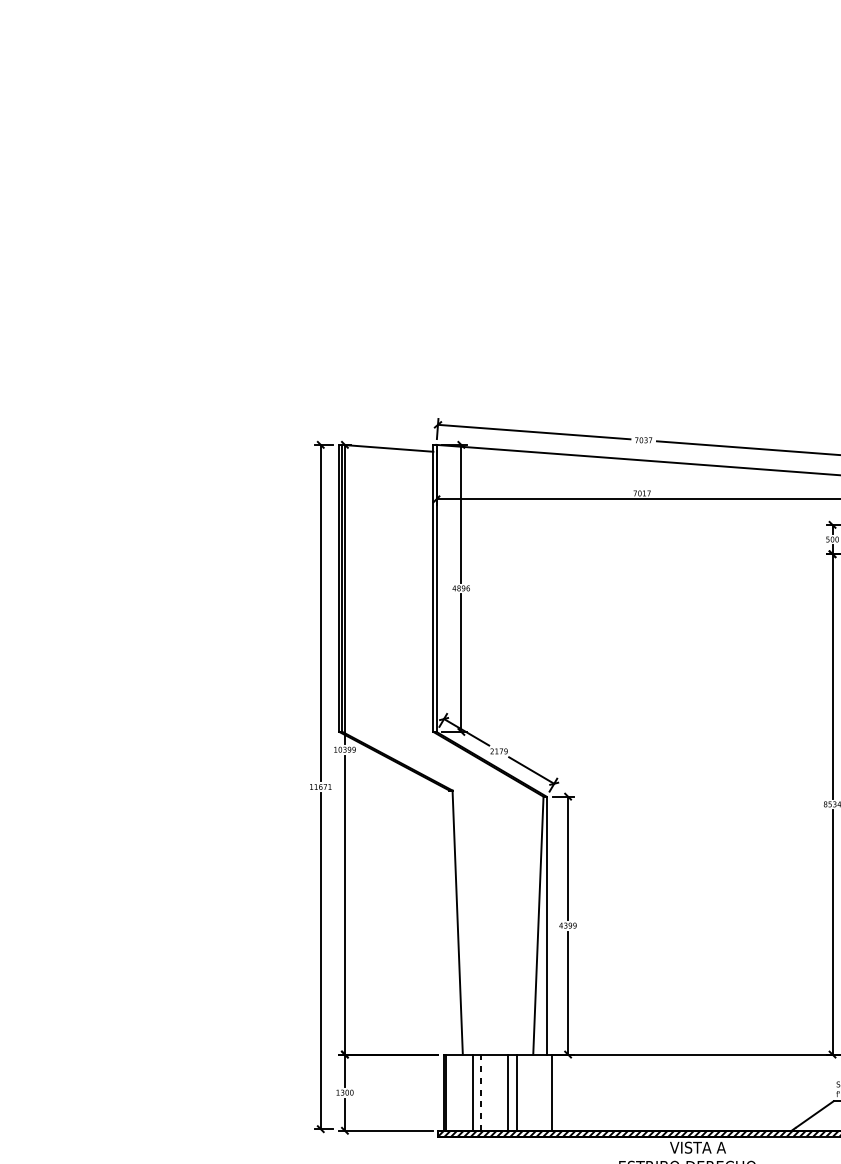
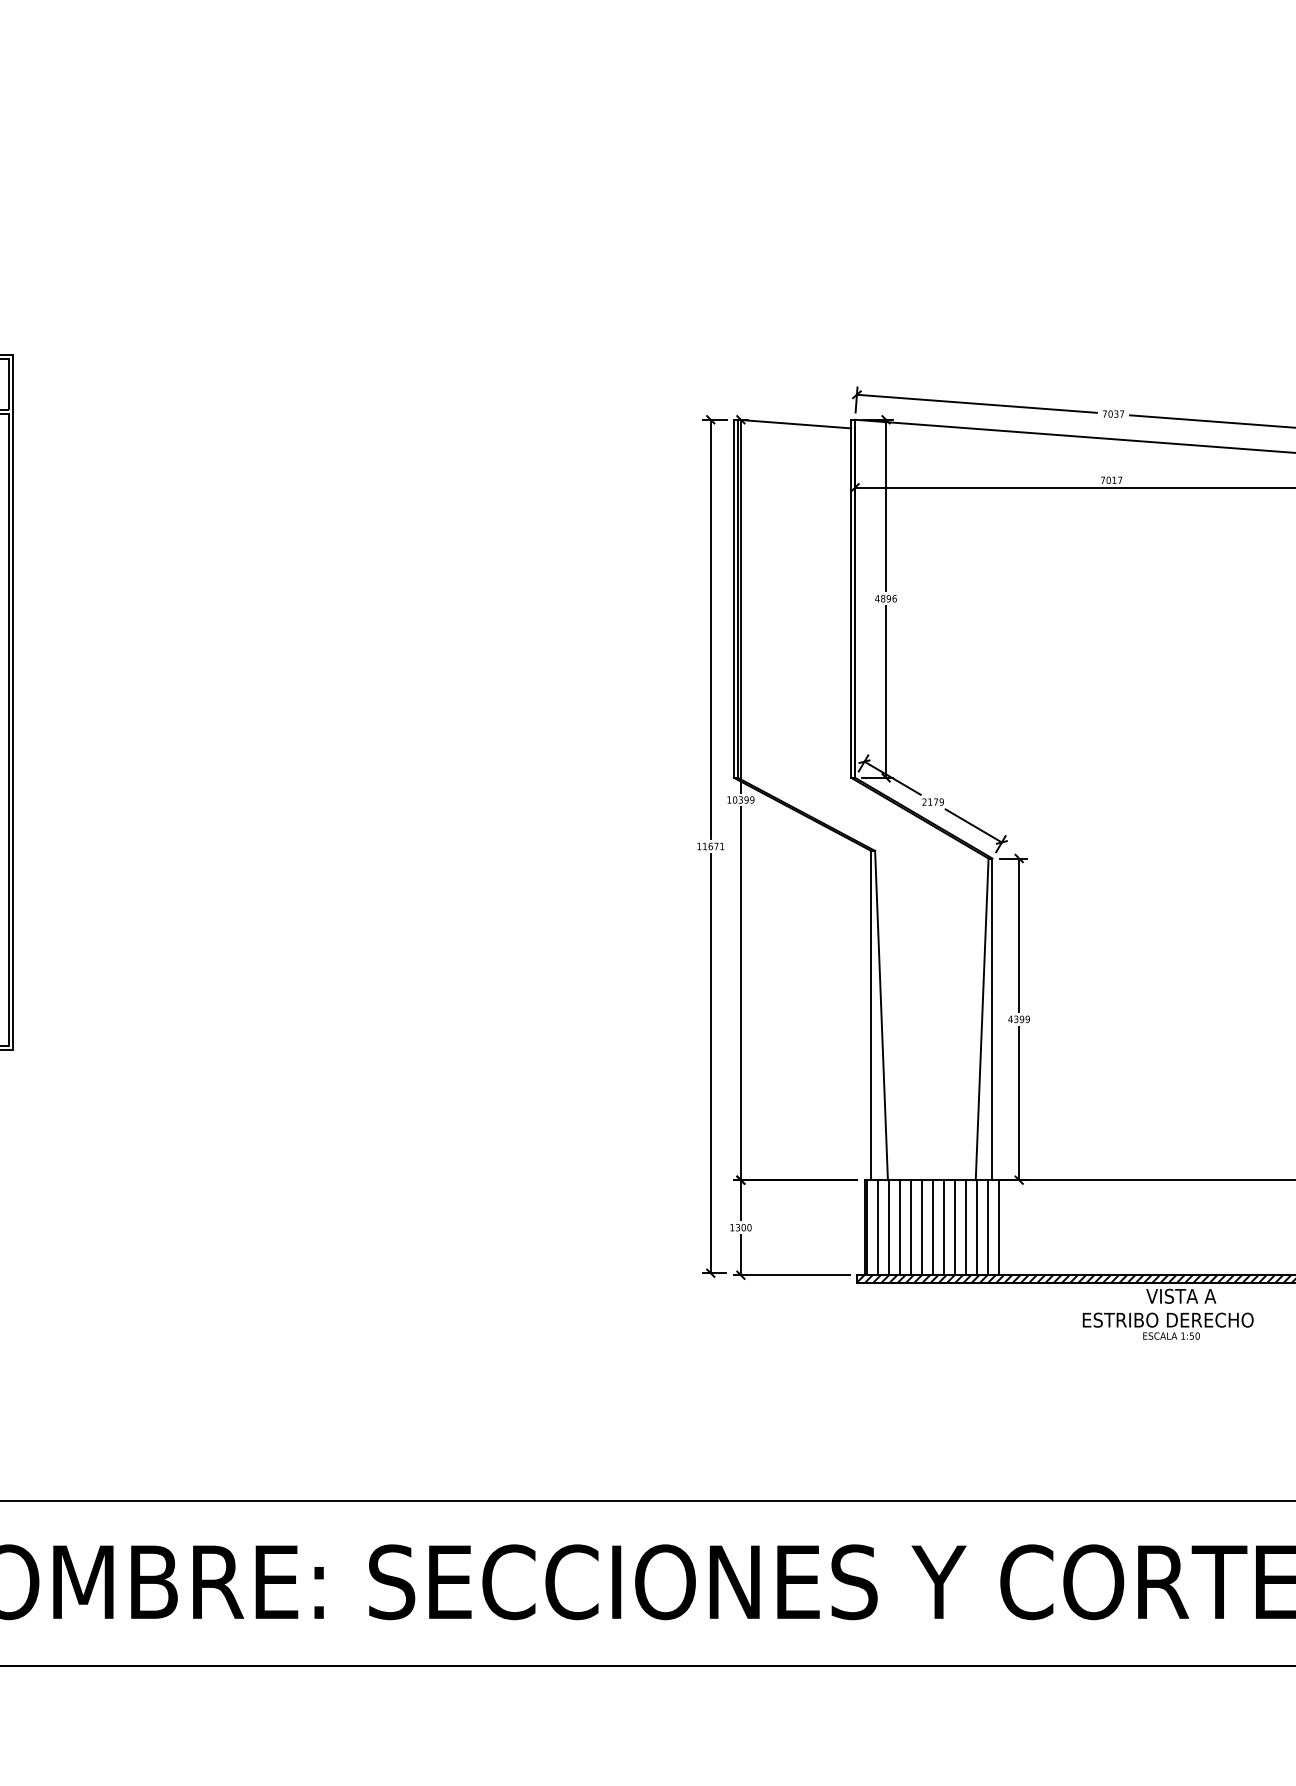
line: (449, 922) -> (871, 1015), added
line: (455, 1092) -> (878, 1227), added
line: (464, 1092) -> (889, 1227), added
line: (481, 1092) -> (911, 1227), dashed -> solid
line: (490, 1092) -> (922, 1227), added
line: (499, 1092) -> (933, 1227), added
line: (525, 1092) -> (965, 1227), added
line: (533, 1092) -> (976, 1227), added
line: (542, 1092) -> (987, 1227), added

